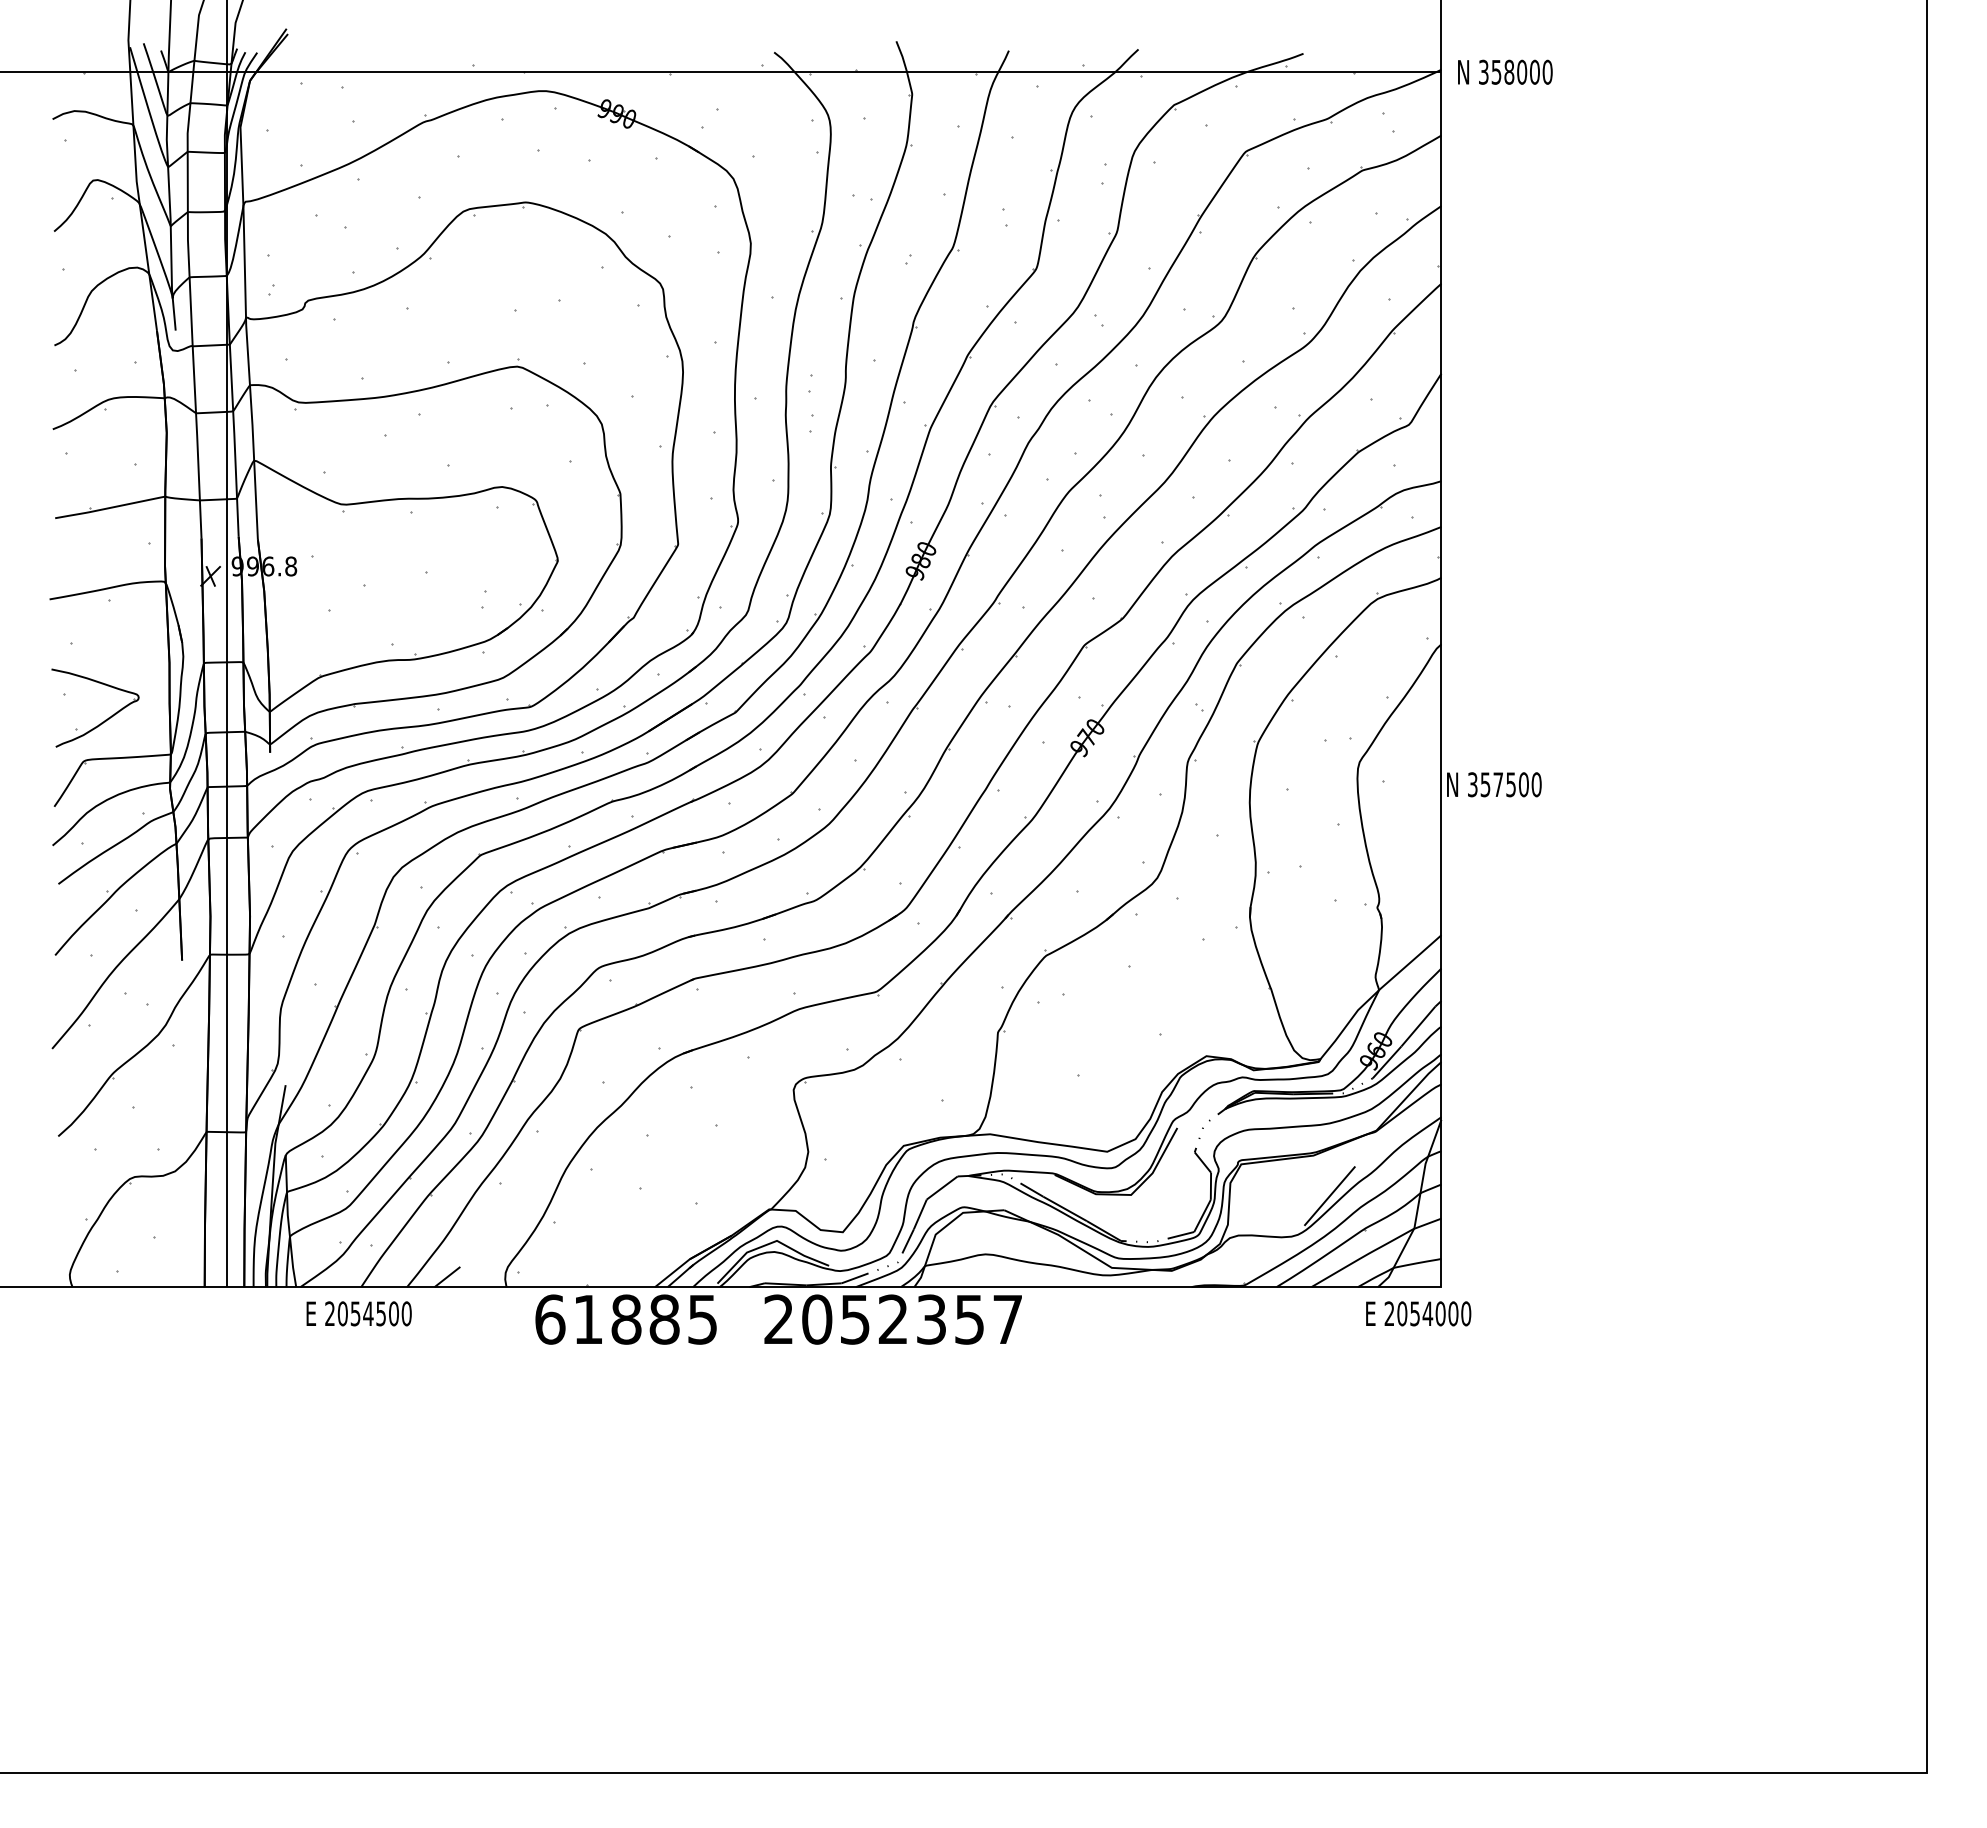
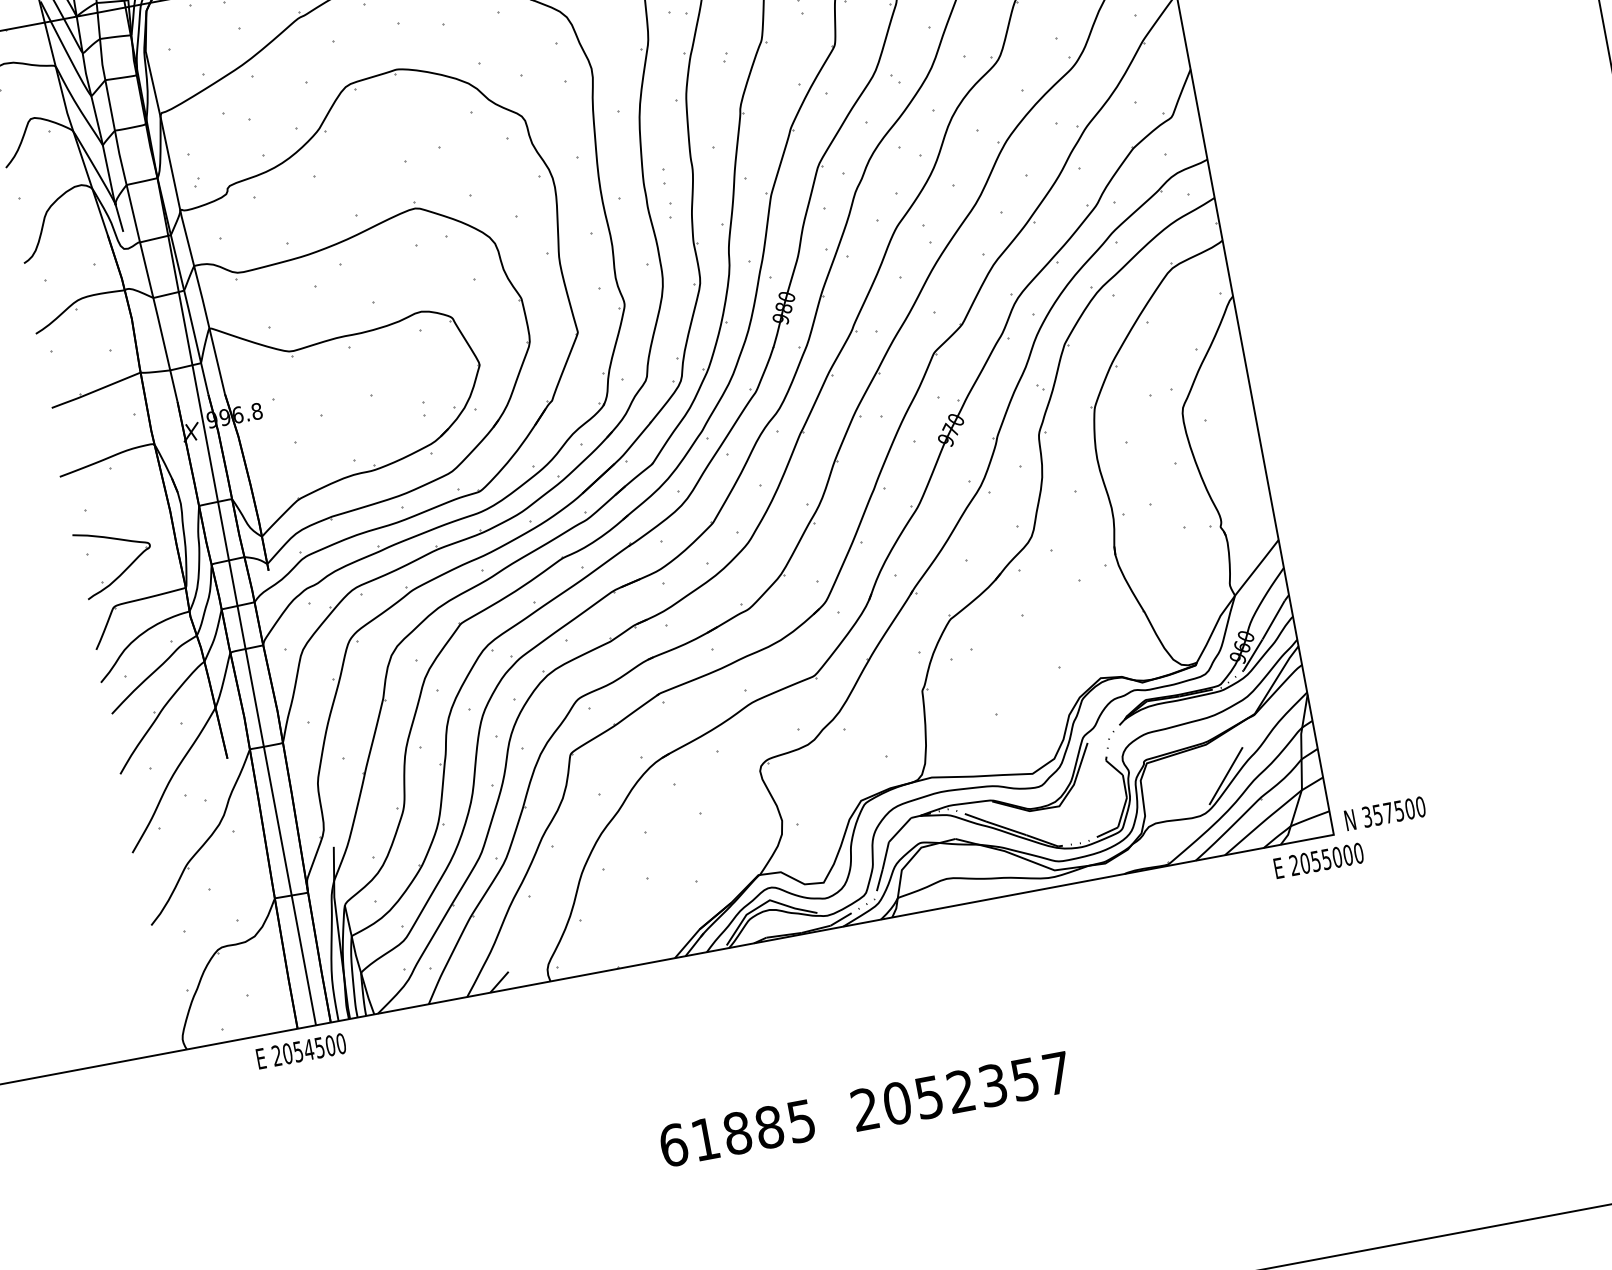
text: (1494, 784) -> (1385, 813), moved
text: (358, 1313) -> (300, 1051), moved
text: (1427, 1313) -> (1326, 859), 2054000 -> 2055000
text: (778, 1319) -> (864, 1109), moved

